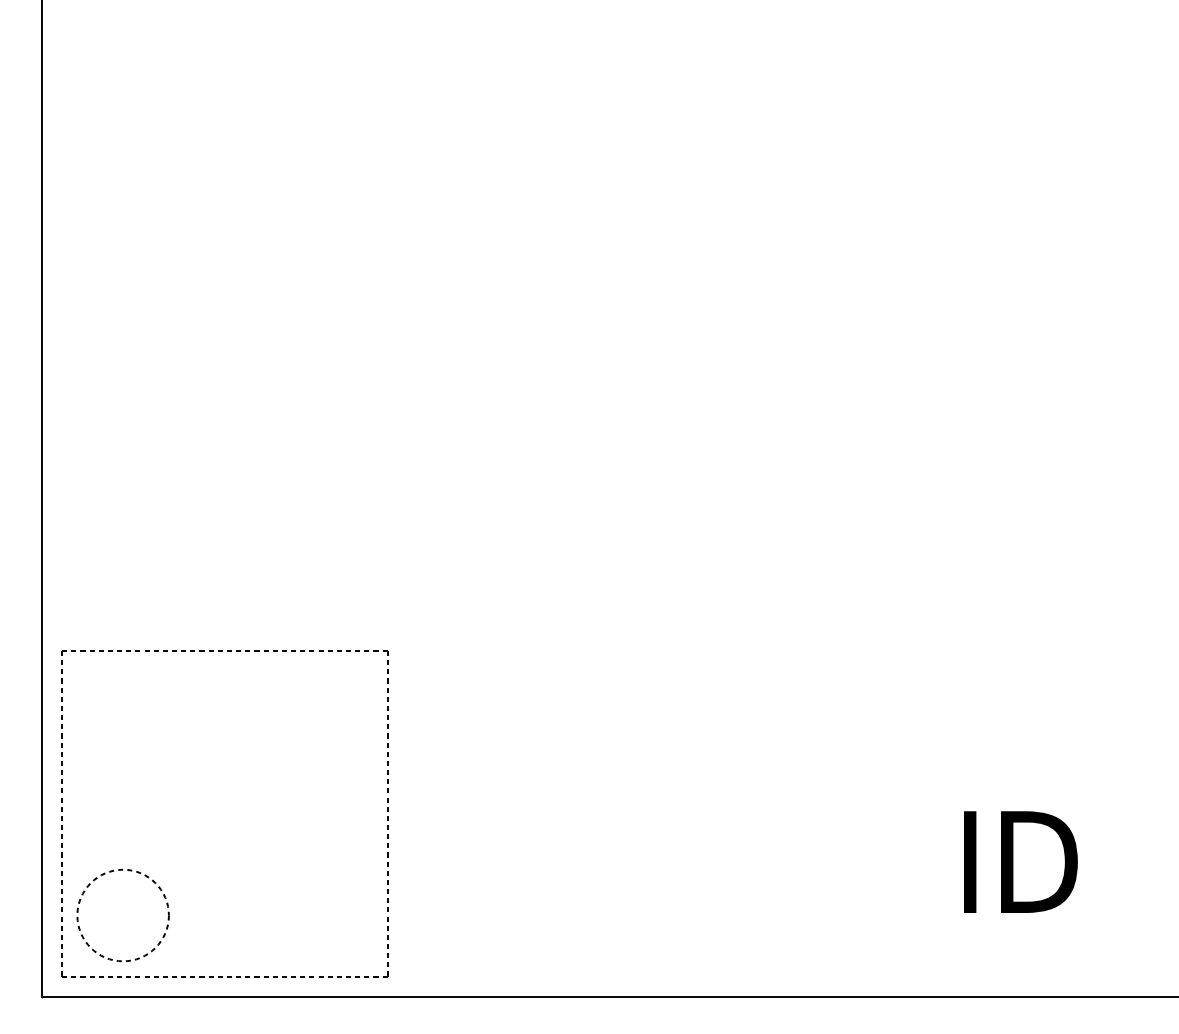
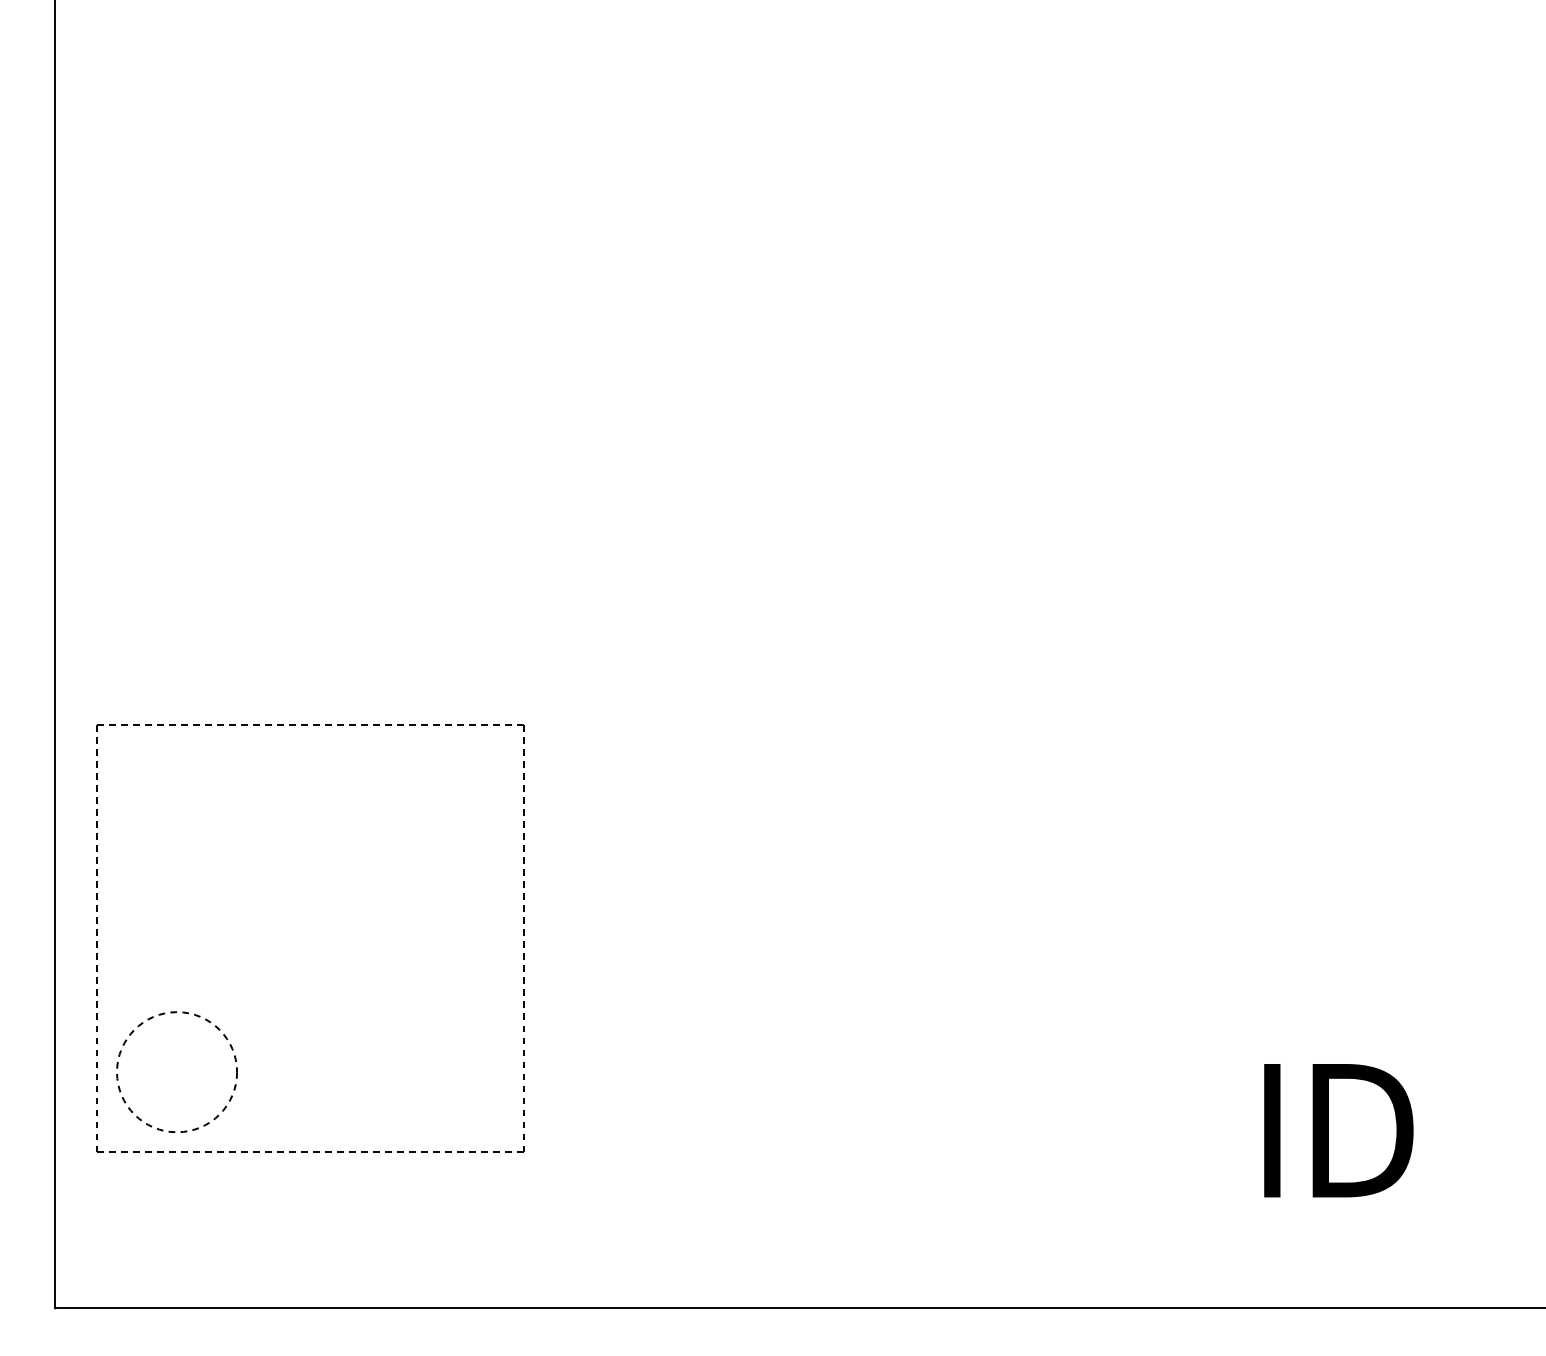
part: (155, 881) -> (219, 1027), moved

